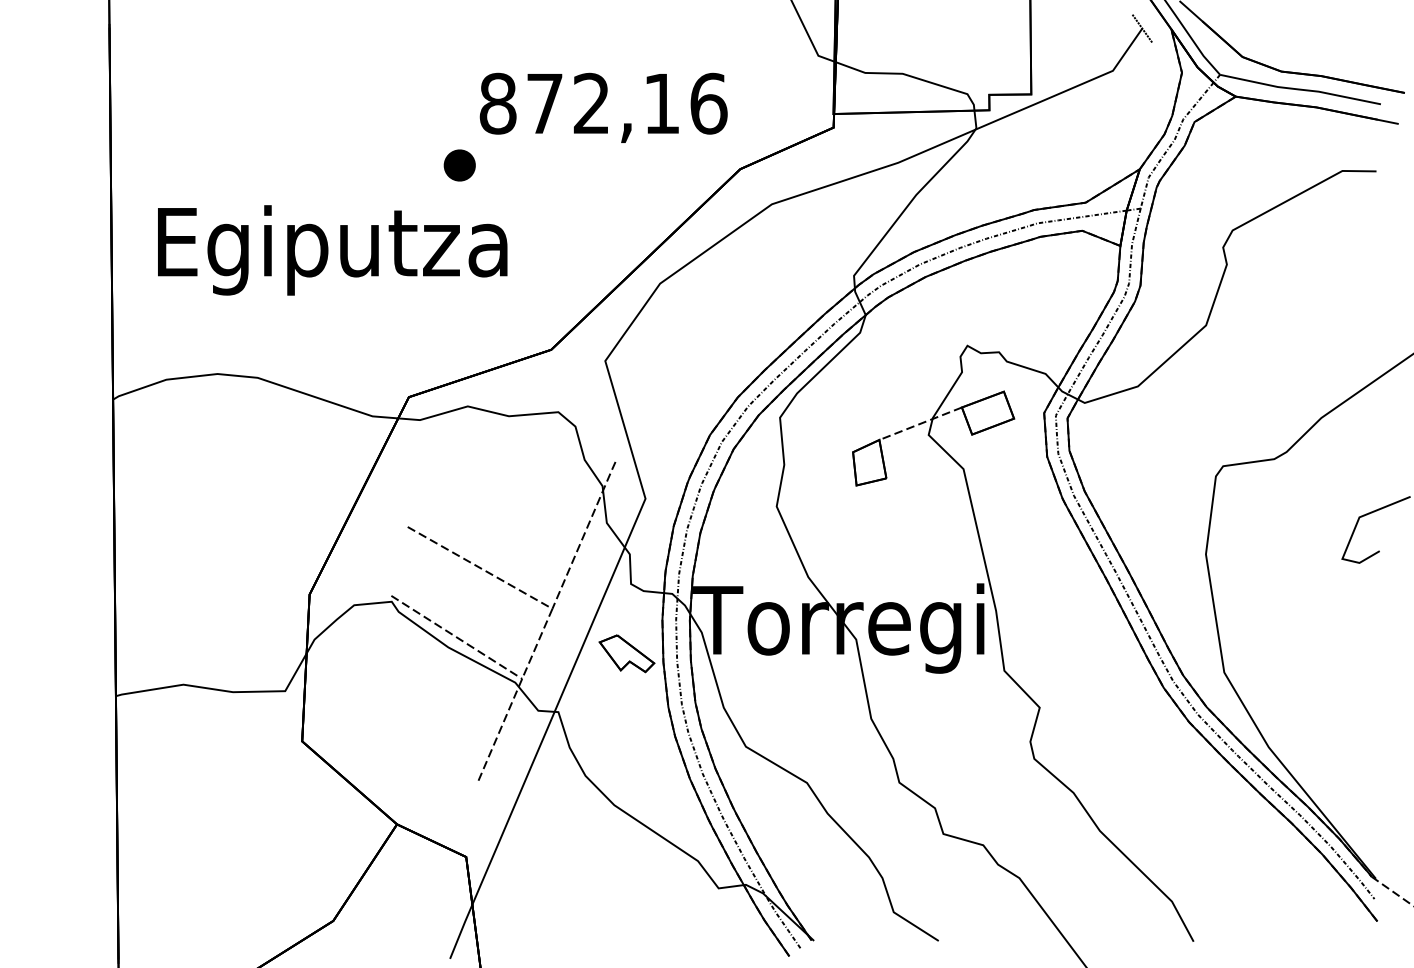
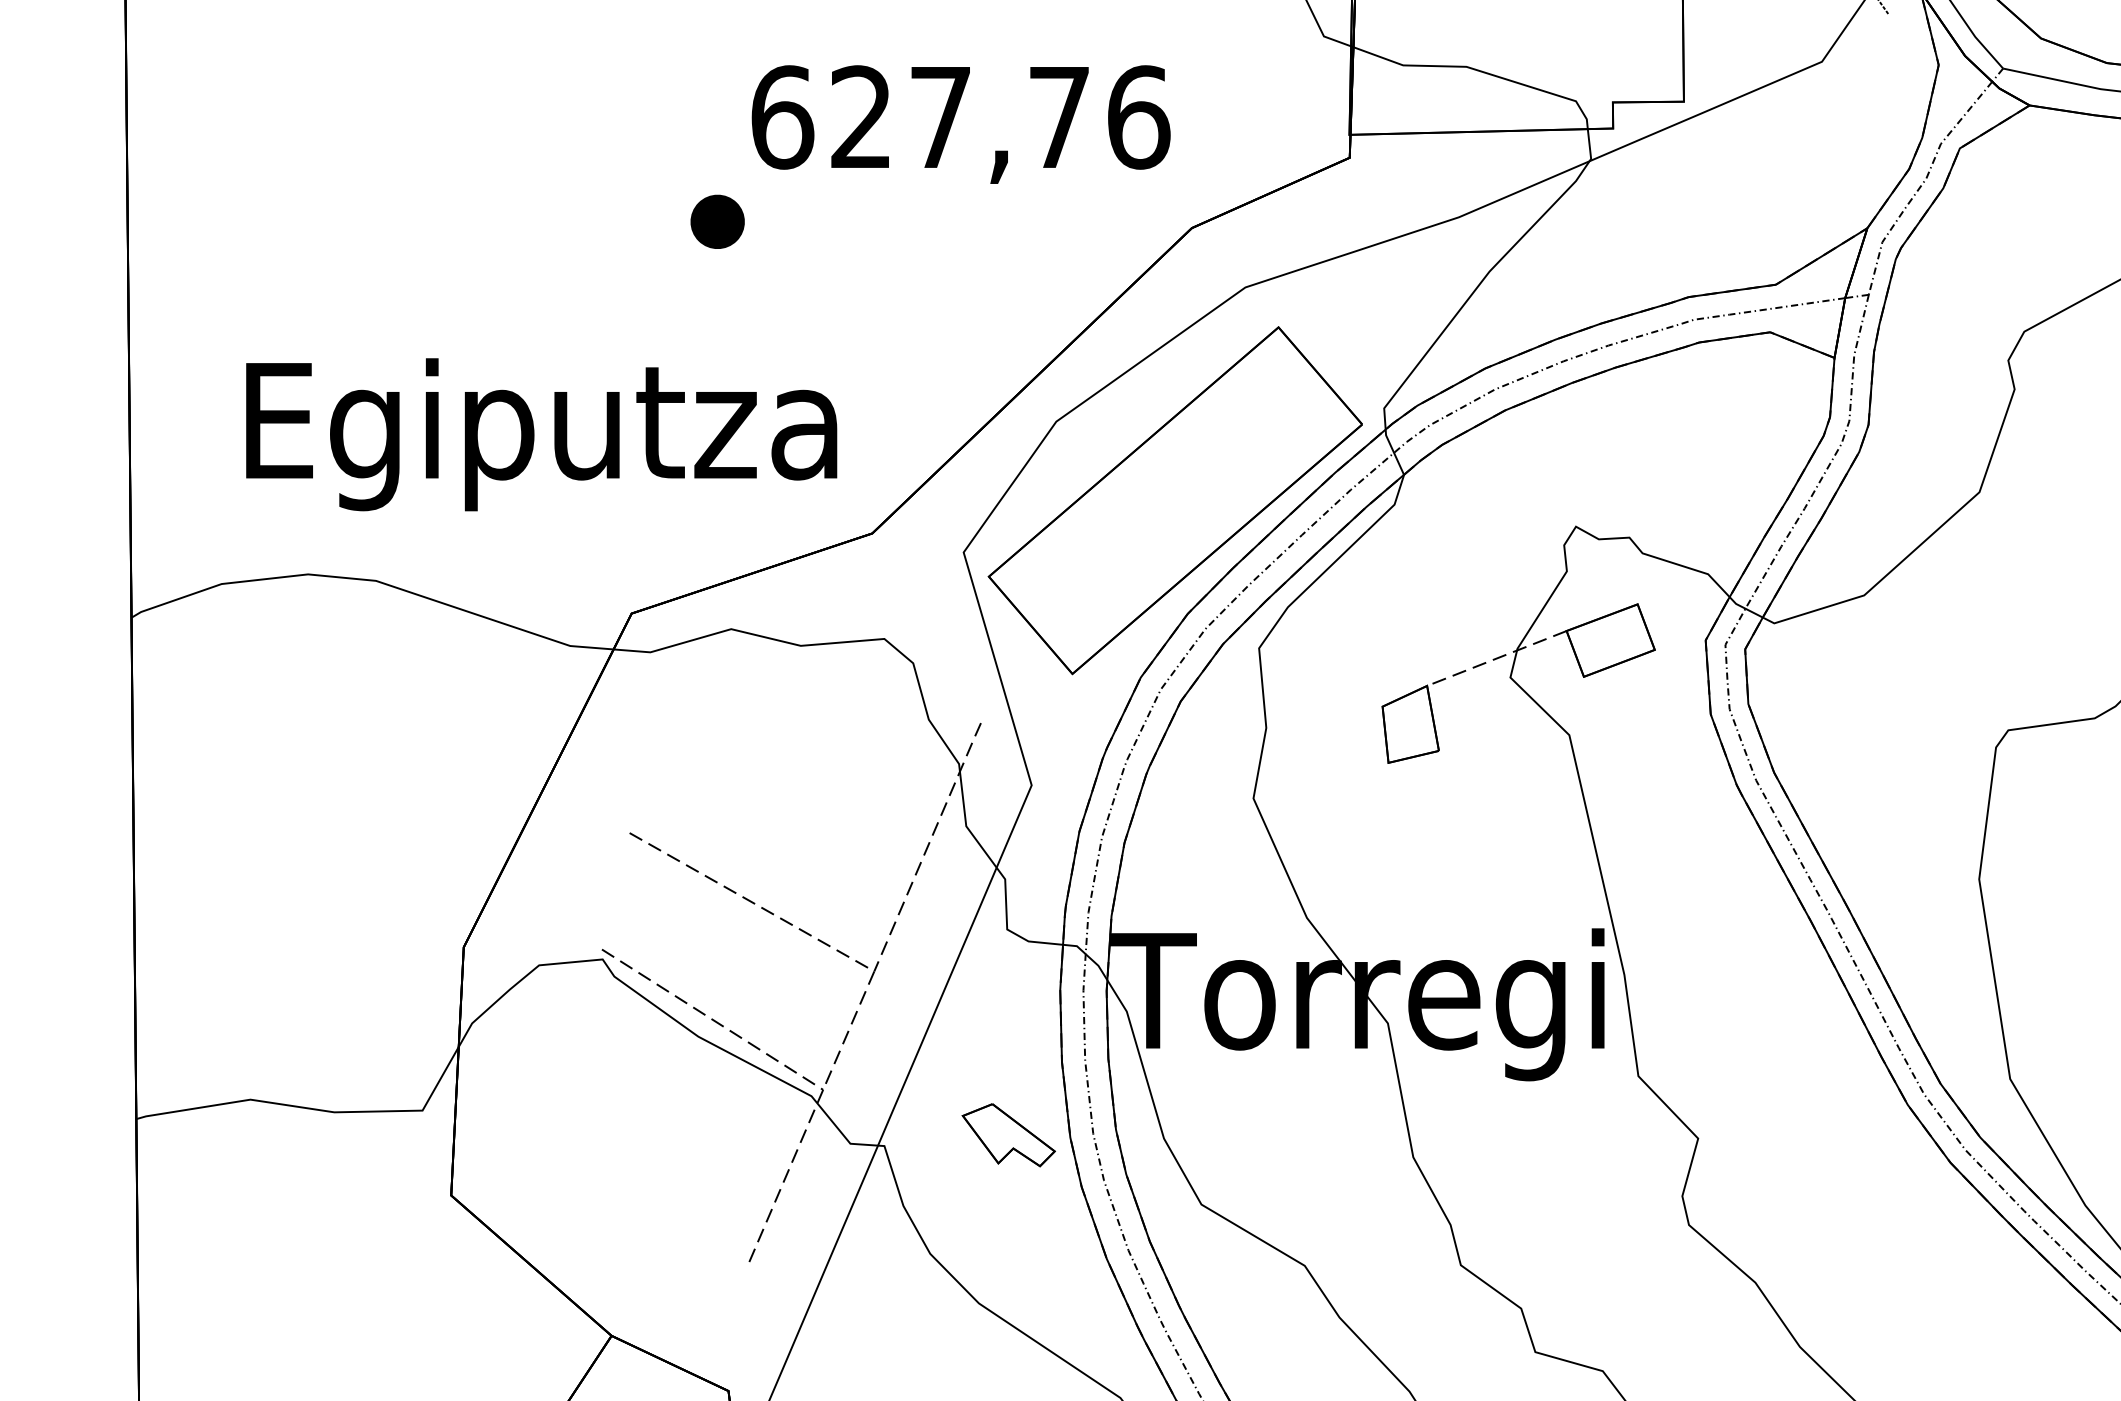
text: (579, 103) -> (920, 117), 872,16 -> 627,76
text: (332, 250) -> (541, 434), moved
part: (730, 330) -> (1175, 500), added
part: (626, 653) -> (1007, 1134), moved

